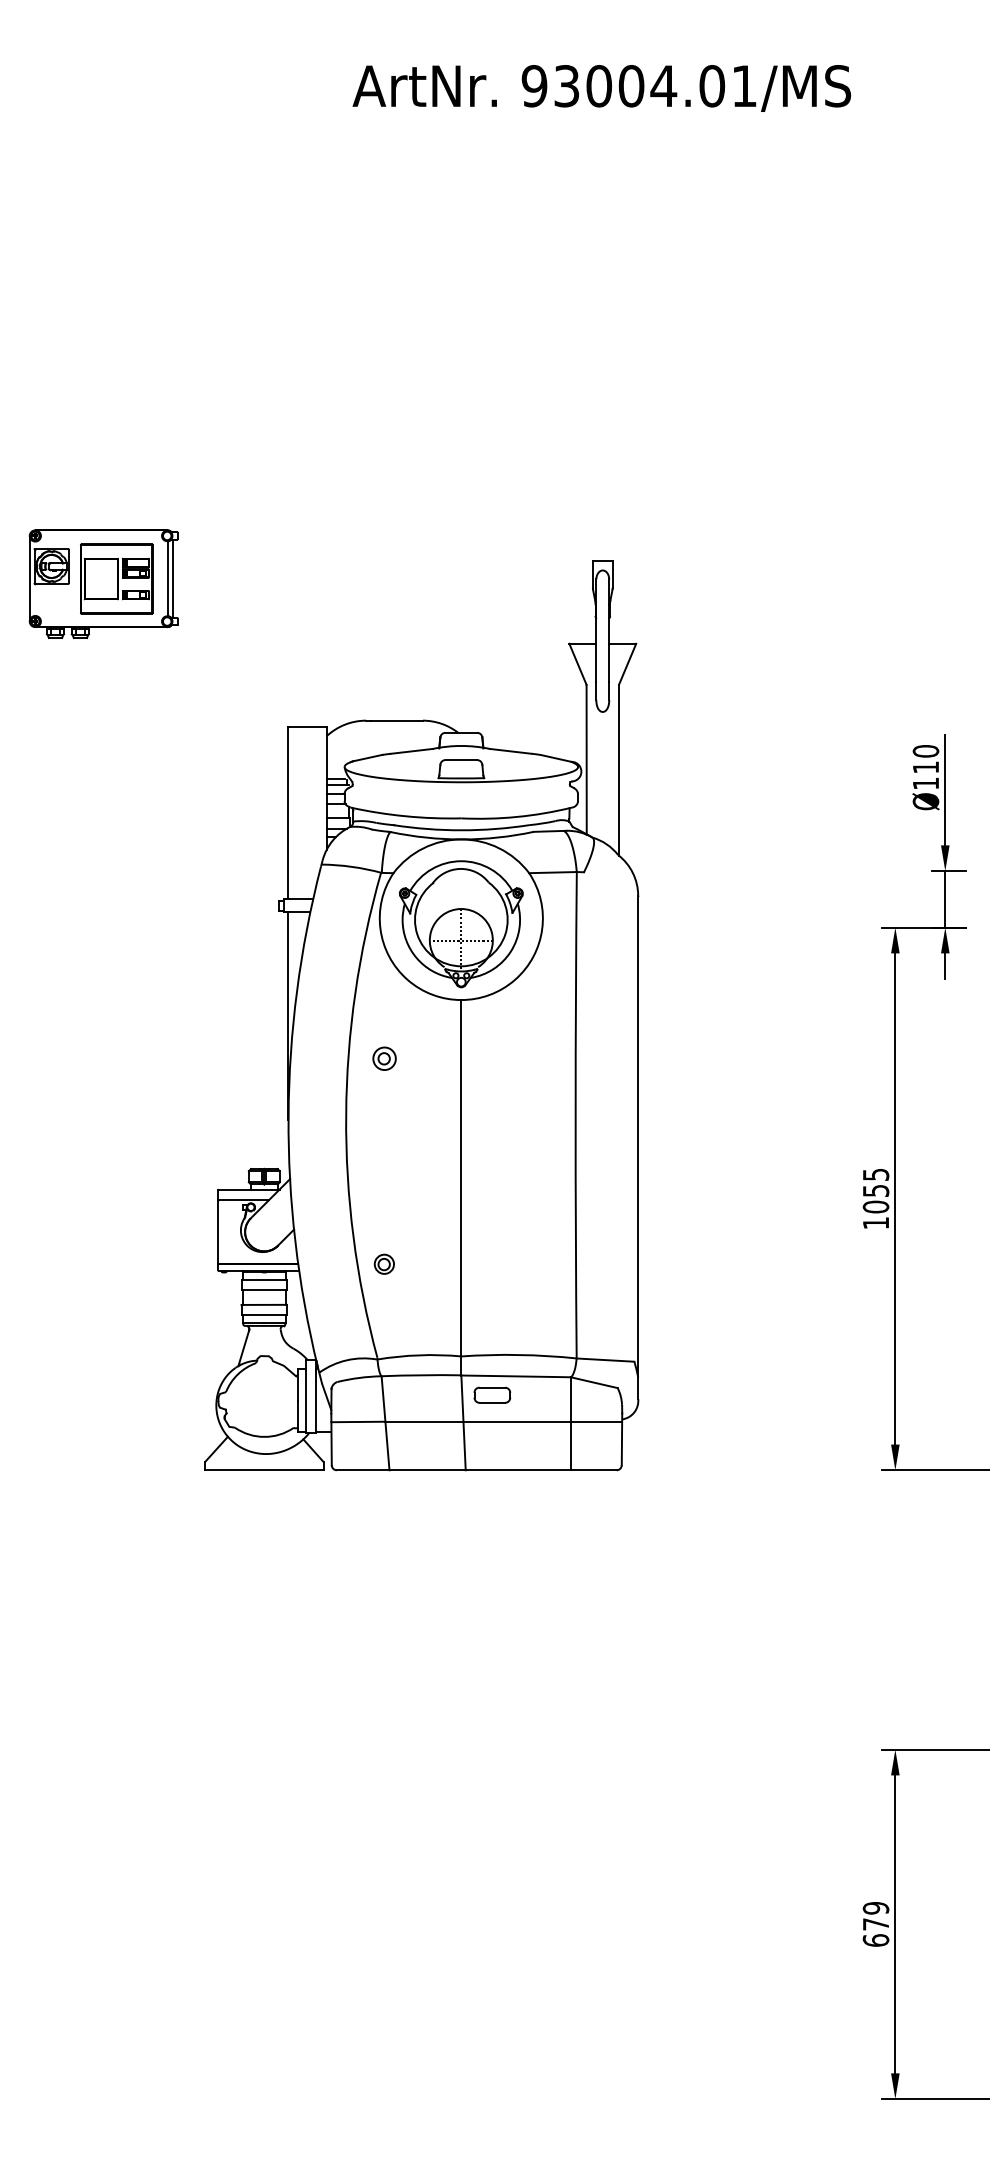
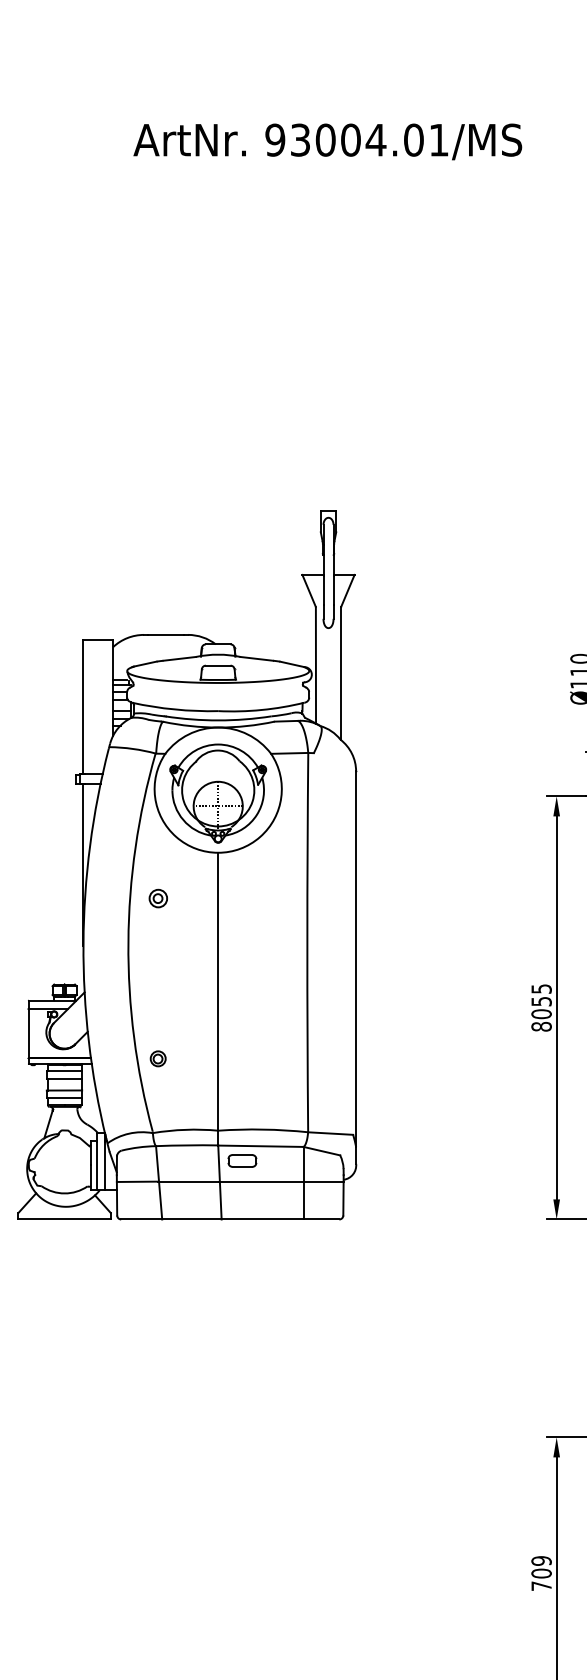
text: (875, 1222) -> (541, 1026), 1055 -> 8055
text: (875, 1932) -> (541, 1579), 679 -> 709

